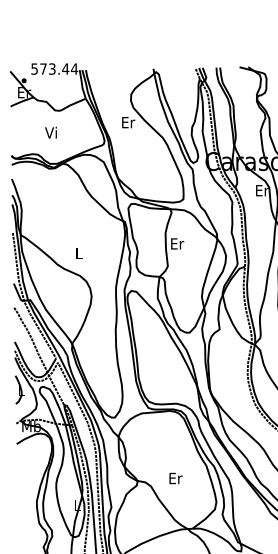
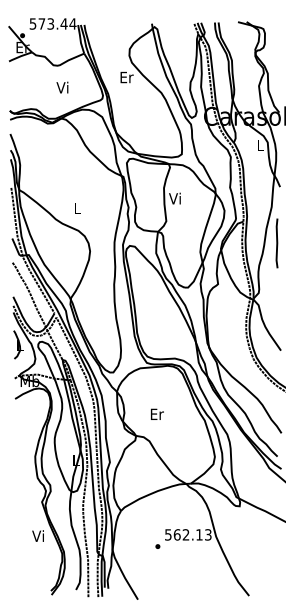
text: (51, 132) -> (62, 87), moved
text: (262, 190) -> (260, 145), Er -> L
text: (177, 243) -> (175, 198), Er -> Vi
text: (176, 477) -> (157, 413), moved

